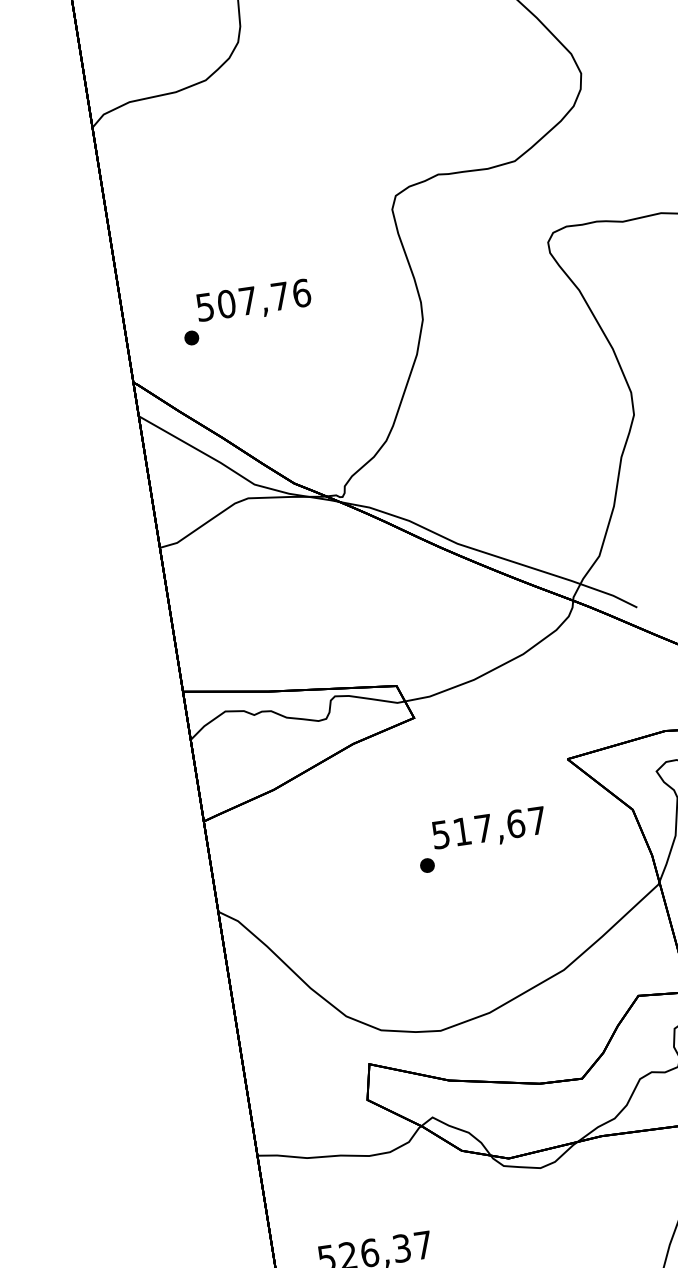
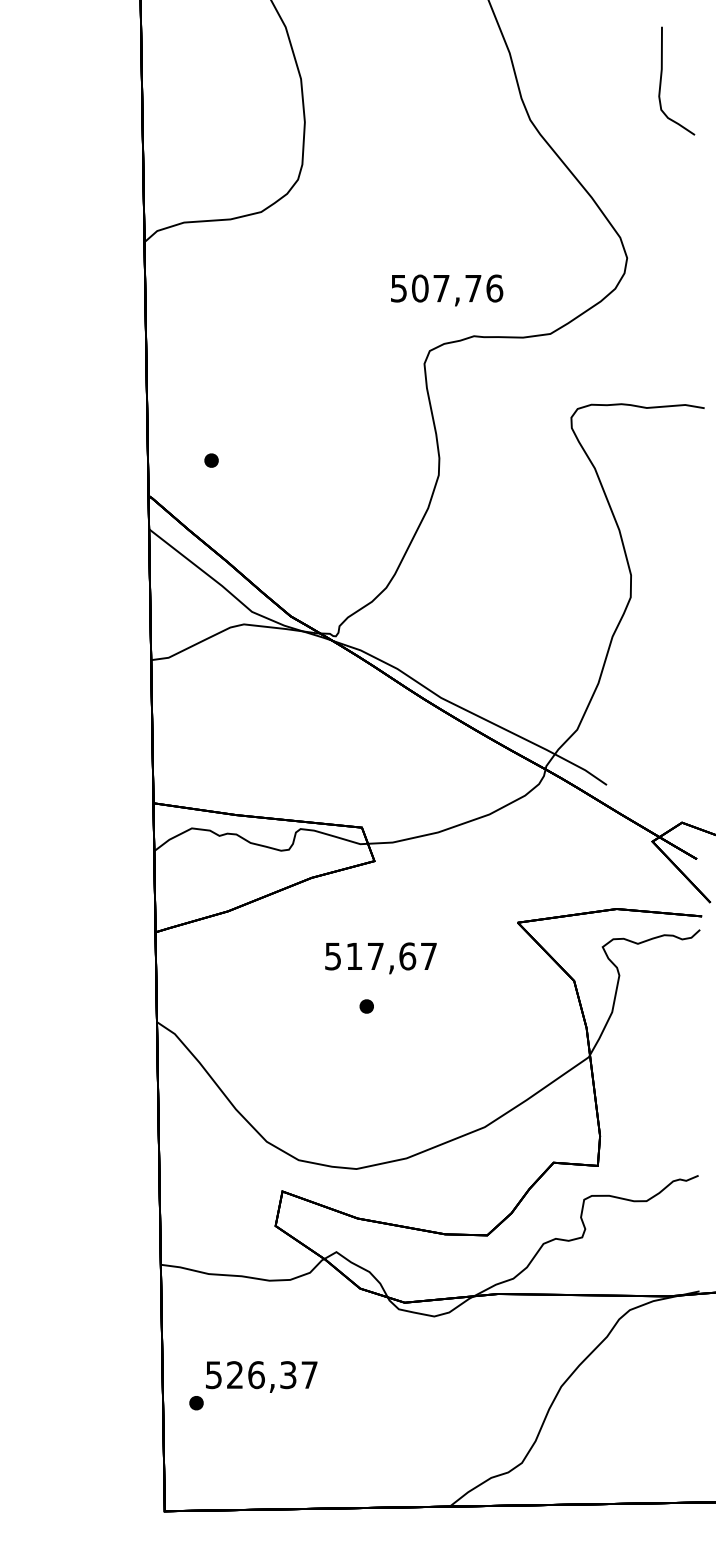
text: (254, 302) -> (447, 290), moved
text: (488, 829) -> (380, 958), moved

